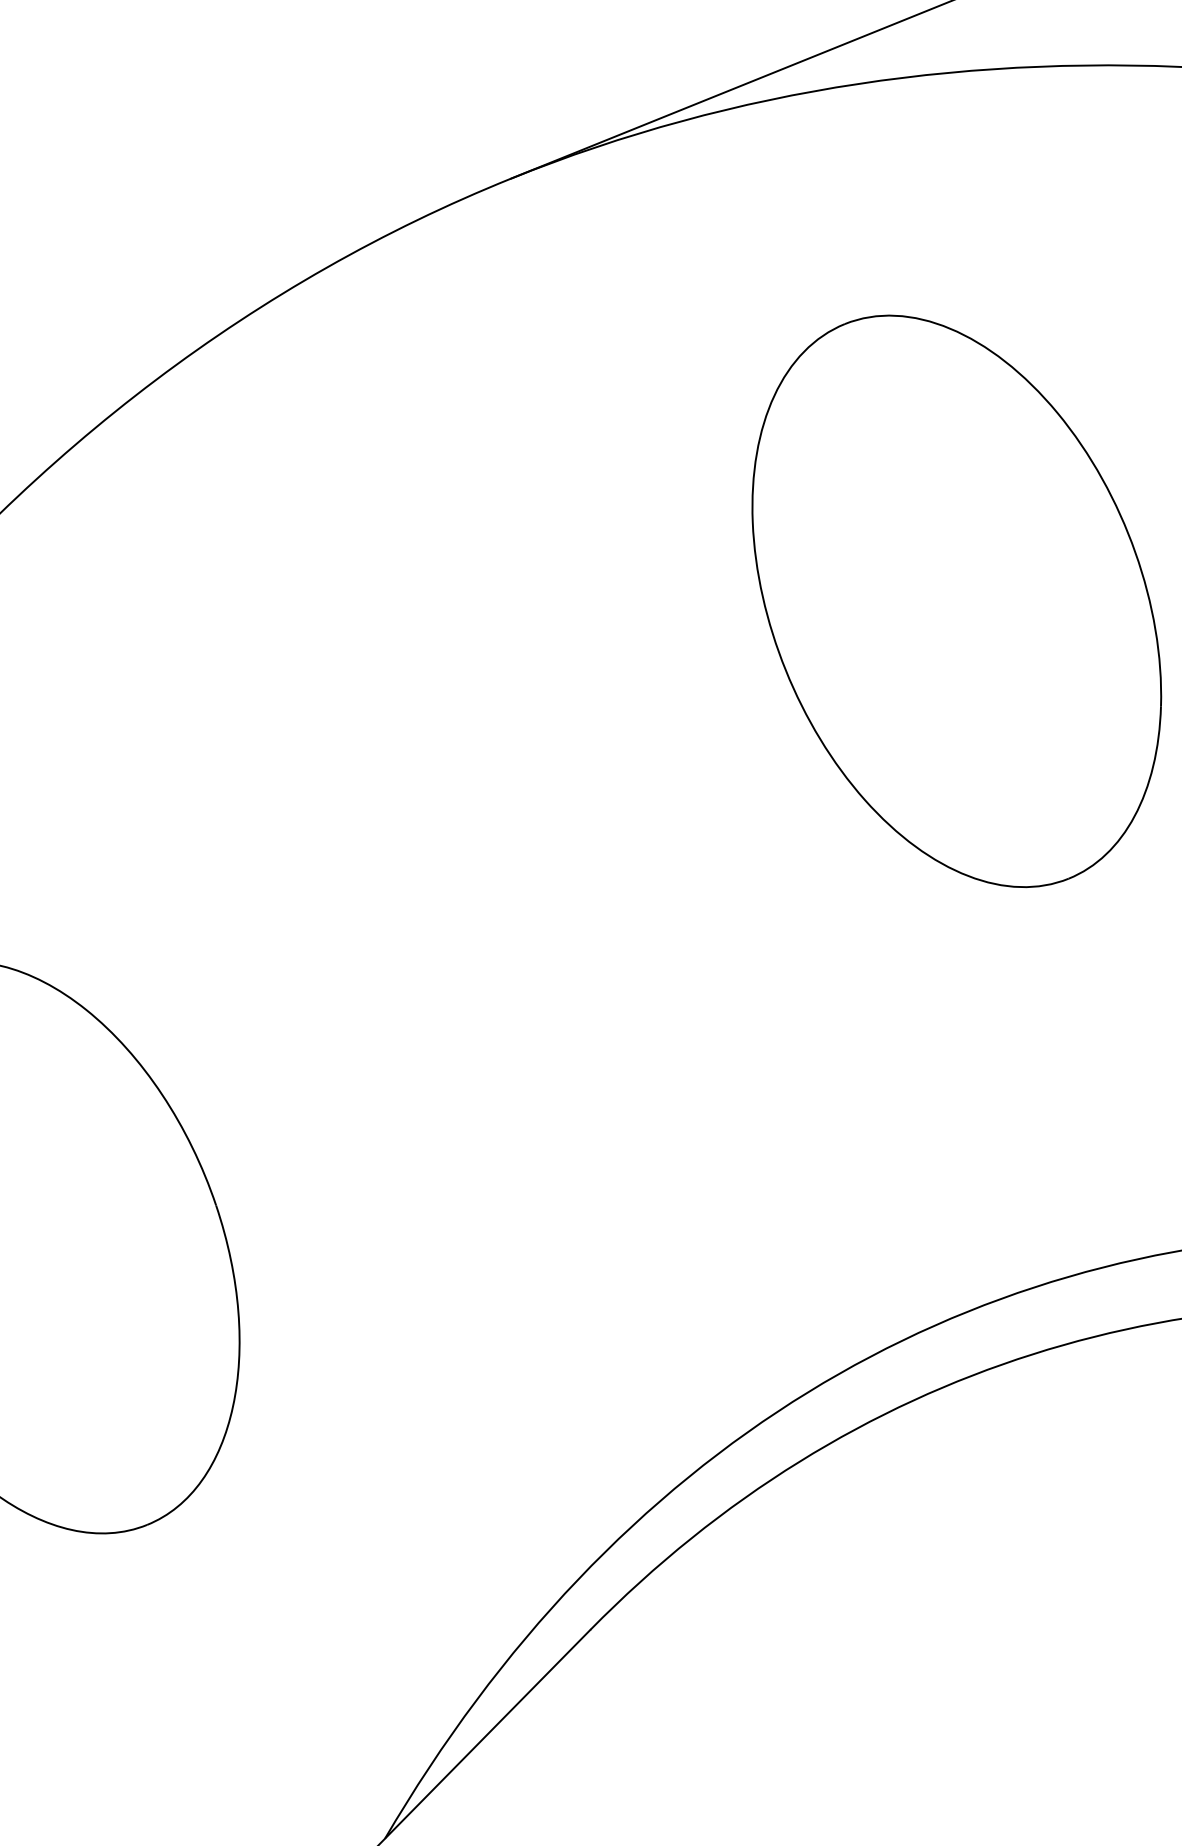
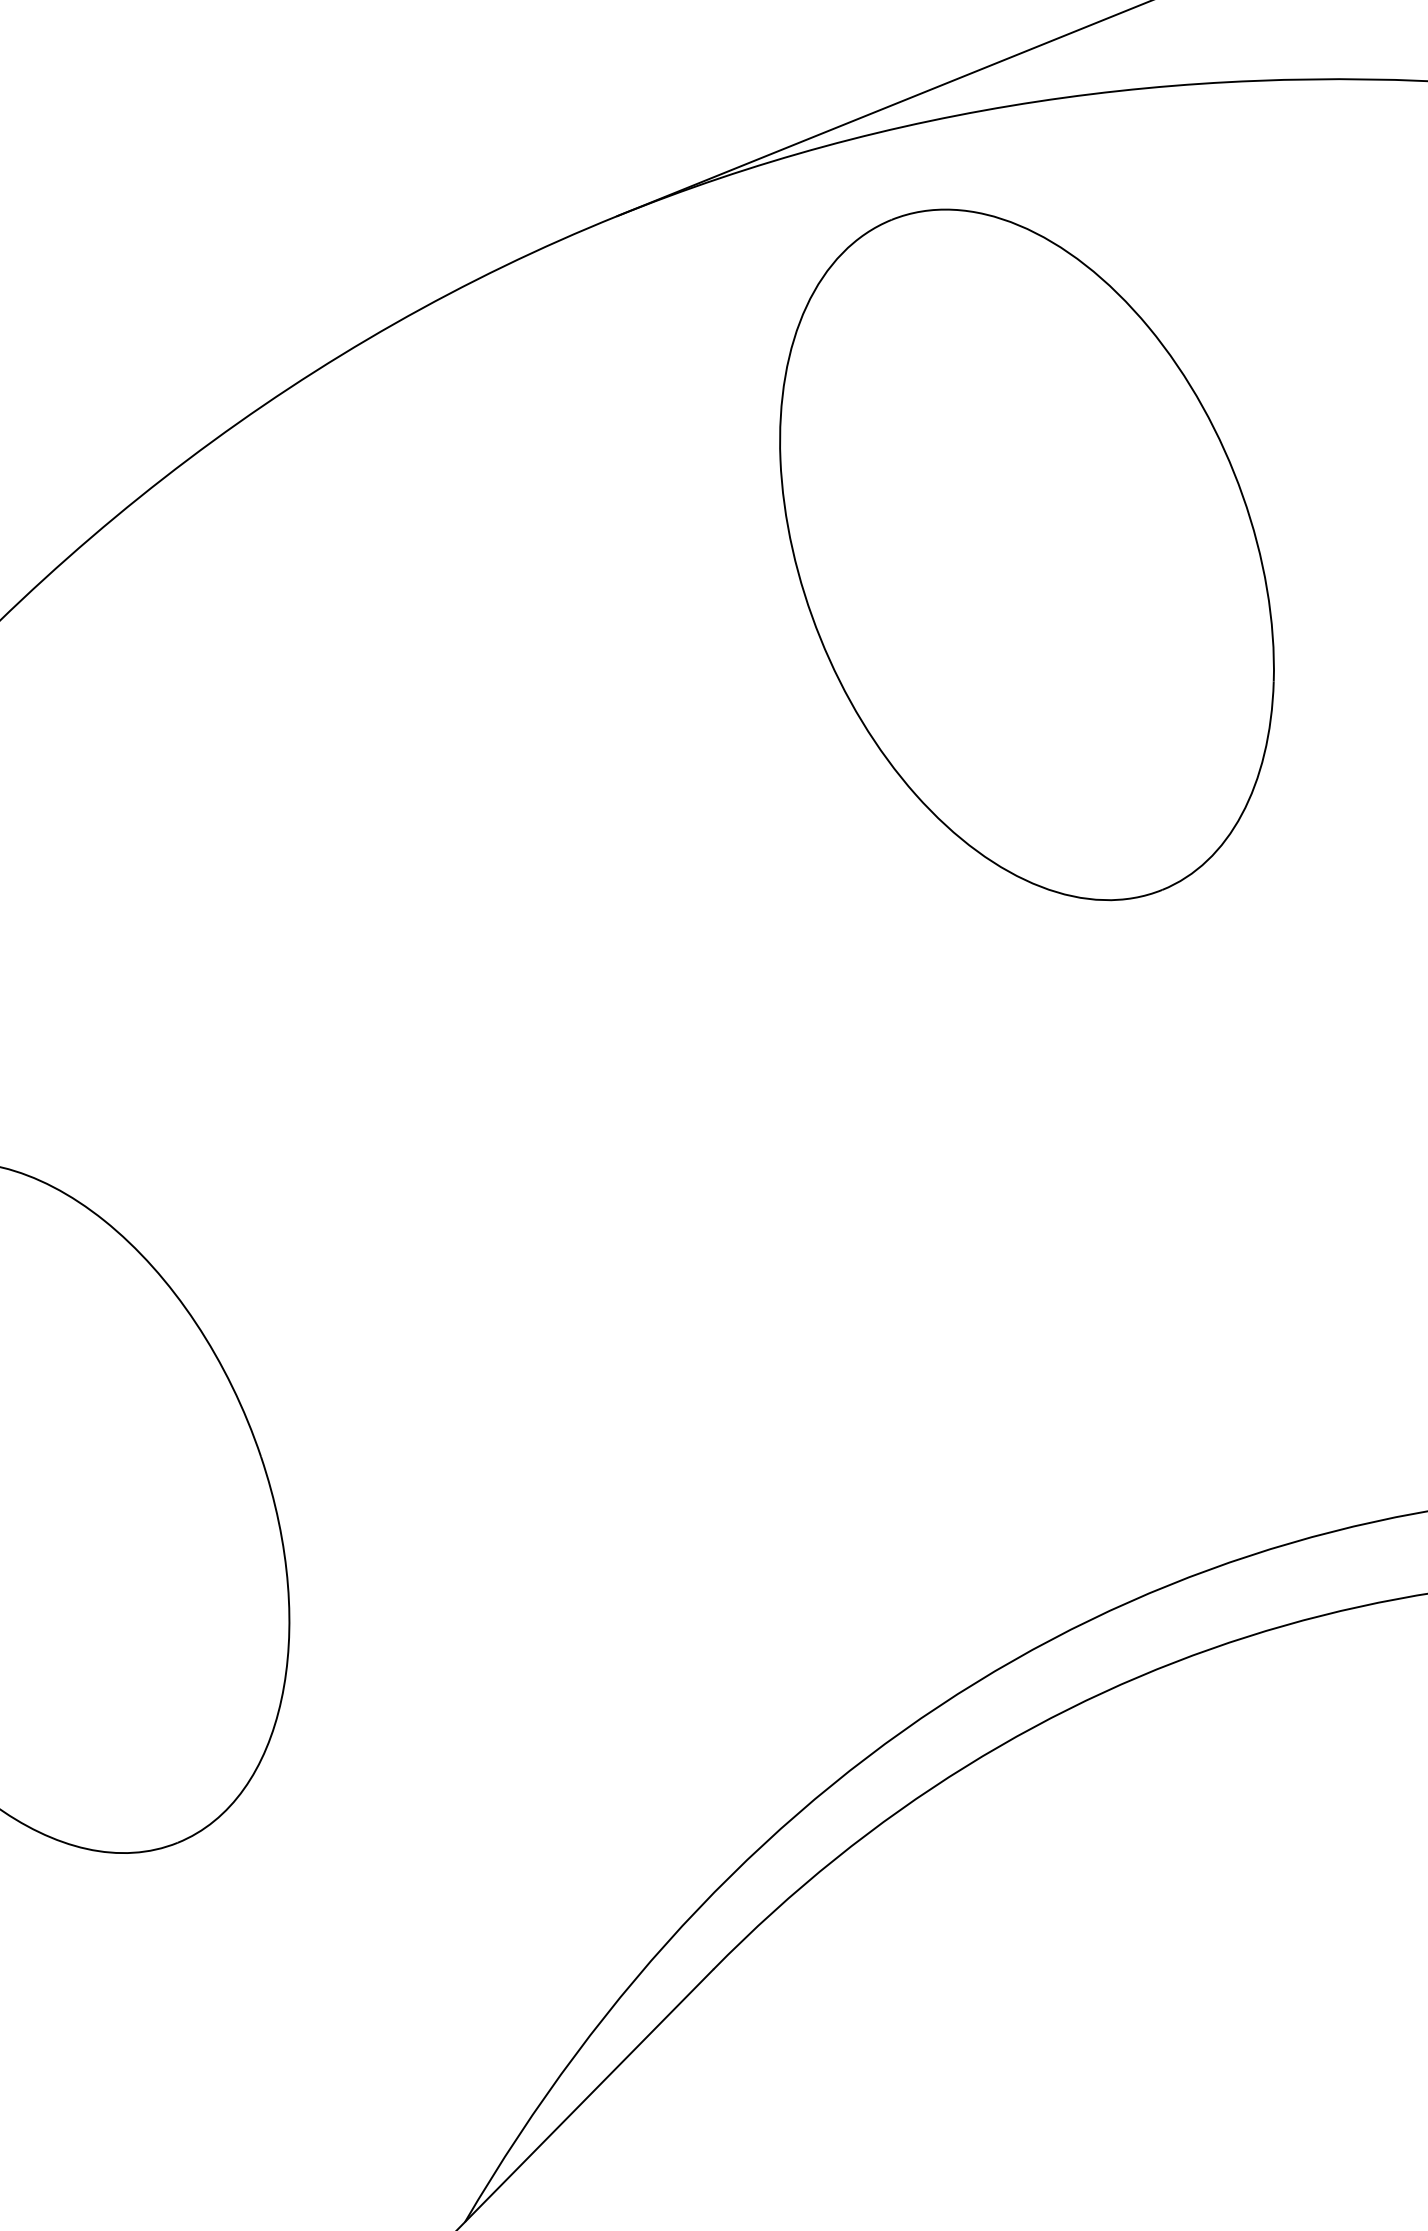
part: (956, 601) -> (1026, 554), moved

